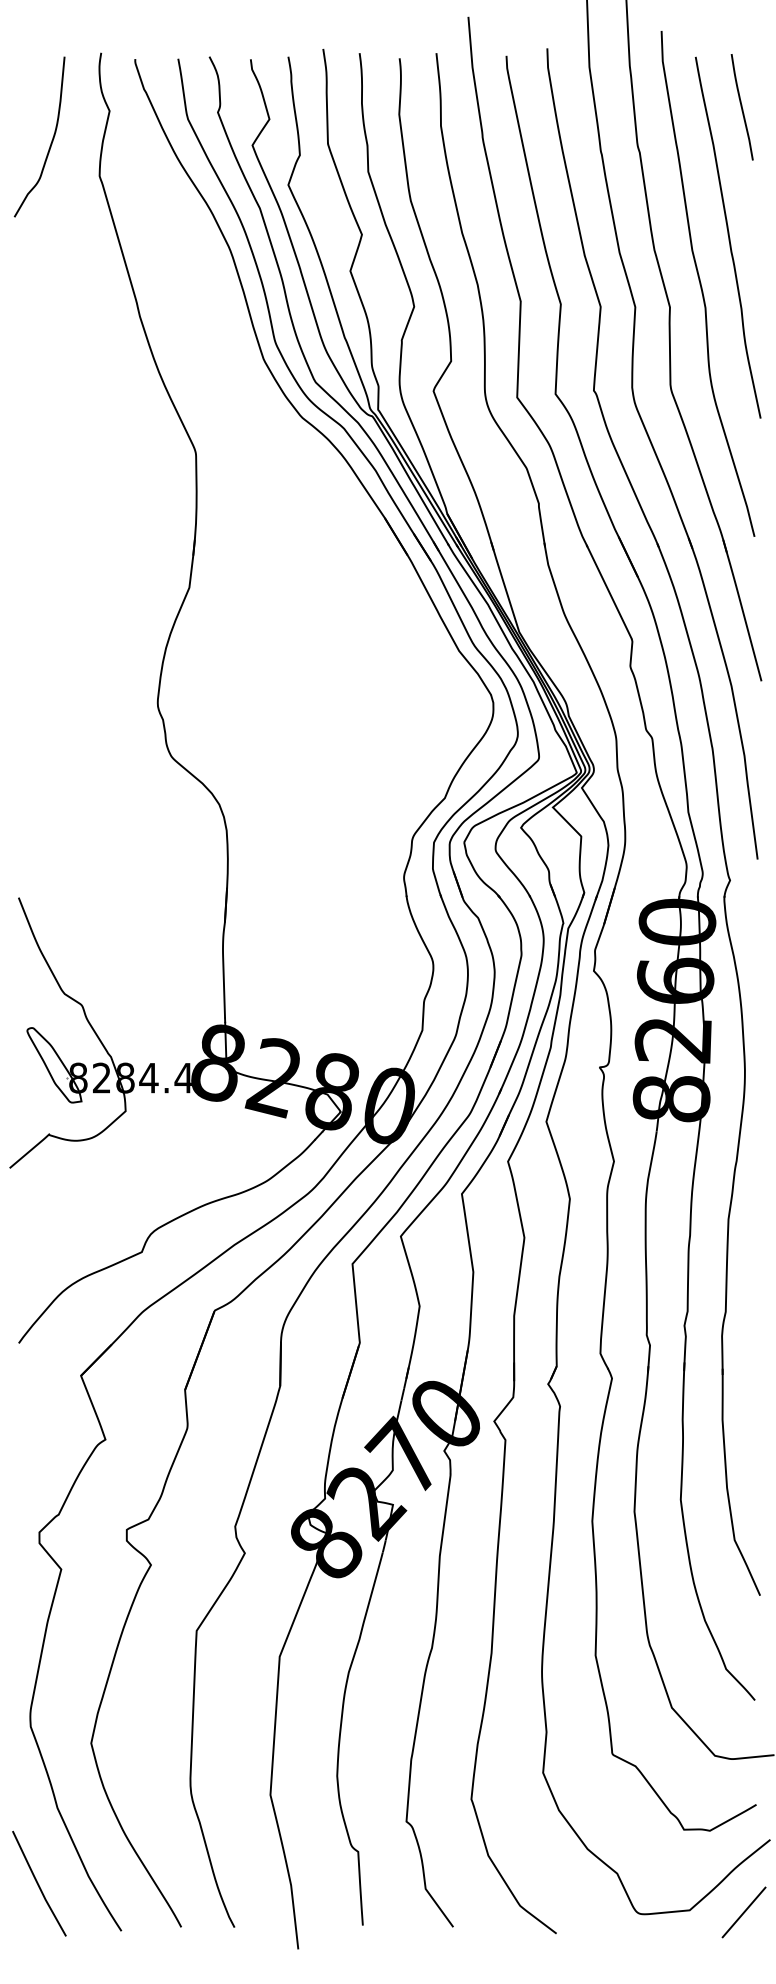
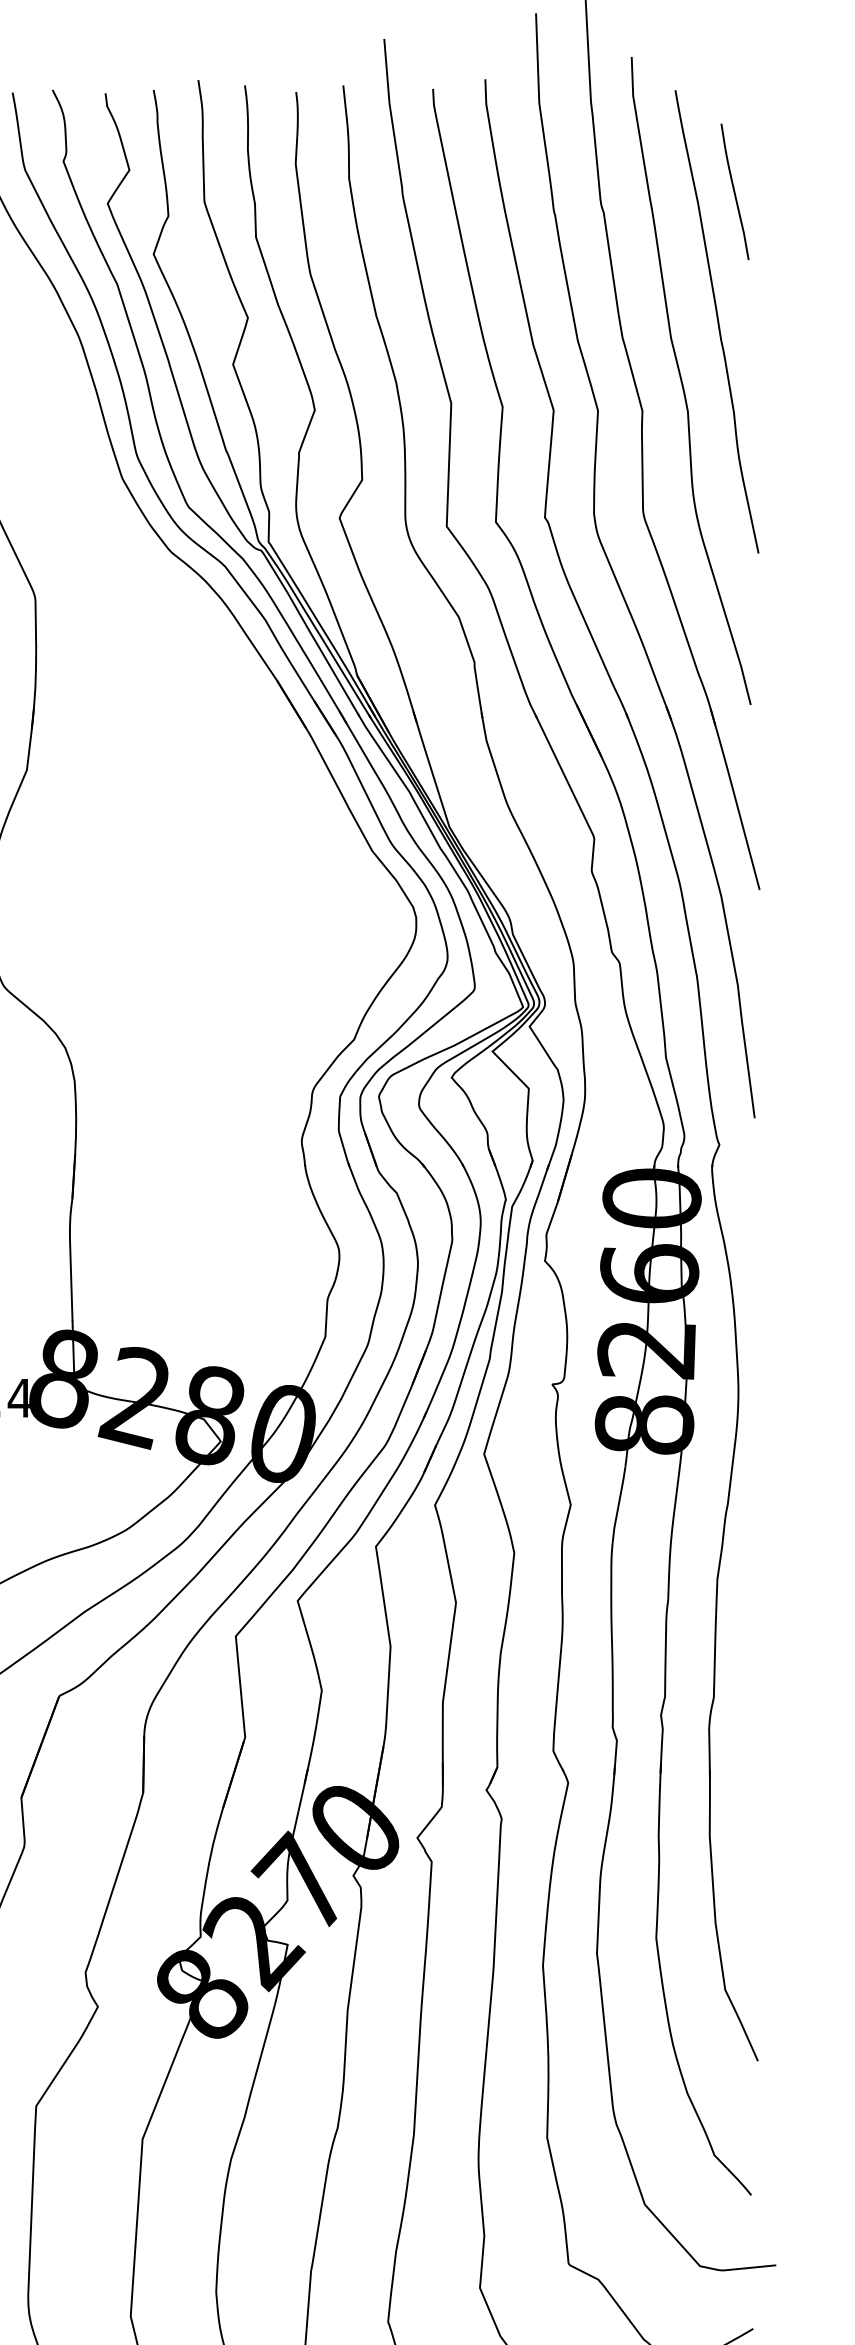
curve: (741, 107) -> (734, 192), moved

